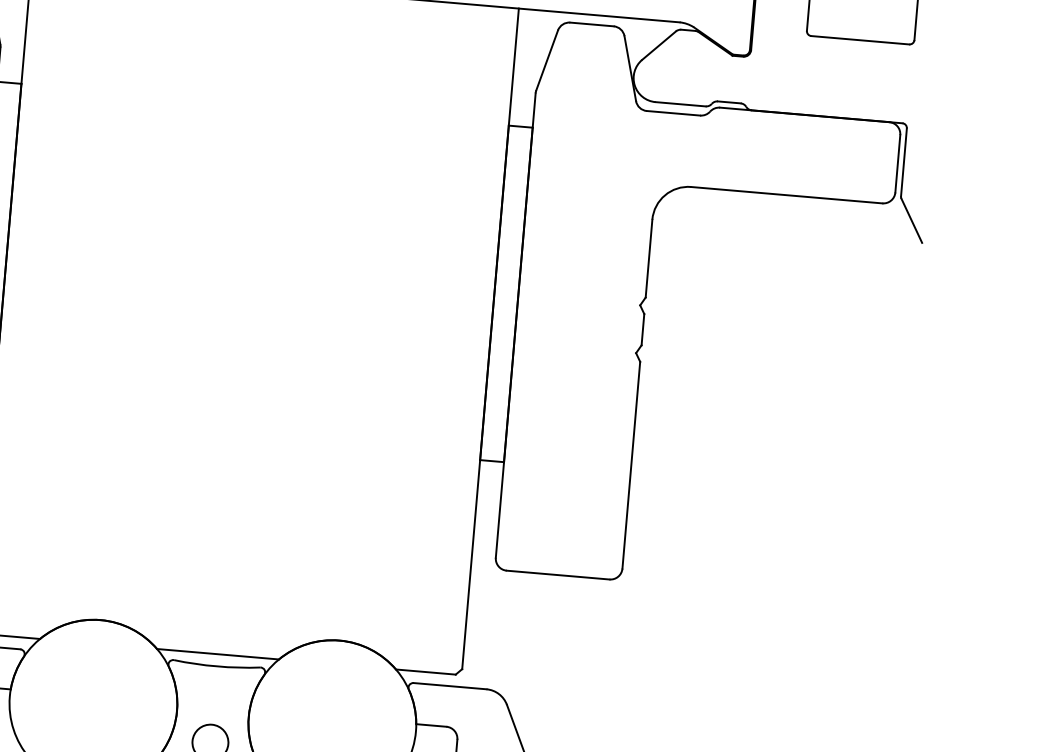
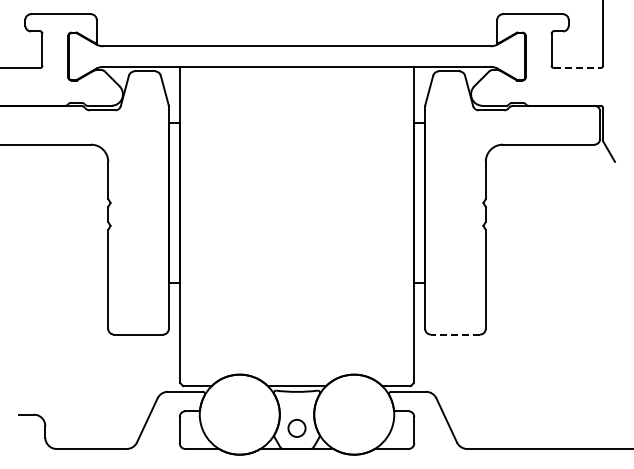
line: (860, 41) -> (577, 68), solid -> dashed
line: (558, 574) -> (455, 334), solid -> dashed

